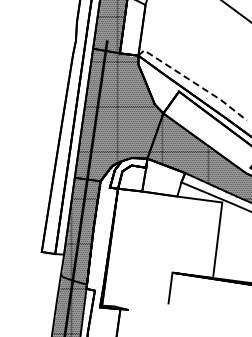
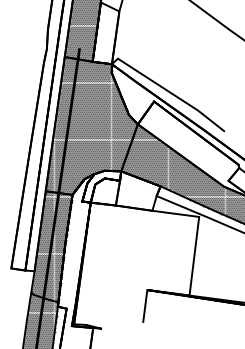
line: (193, 82) -> (169, 92), dashed -> solid

